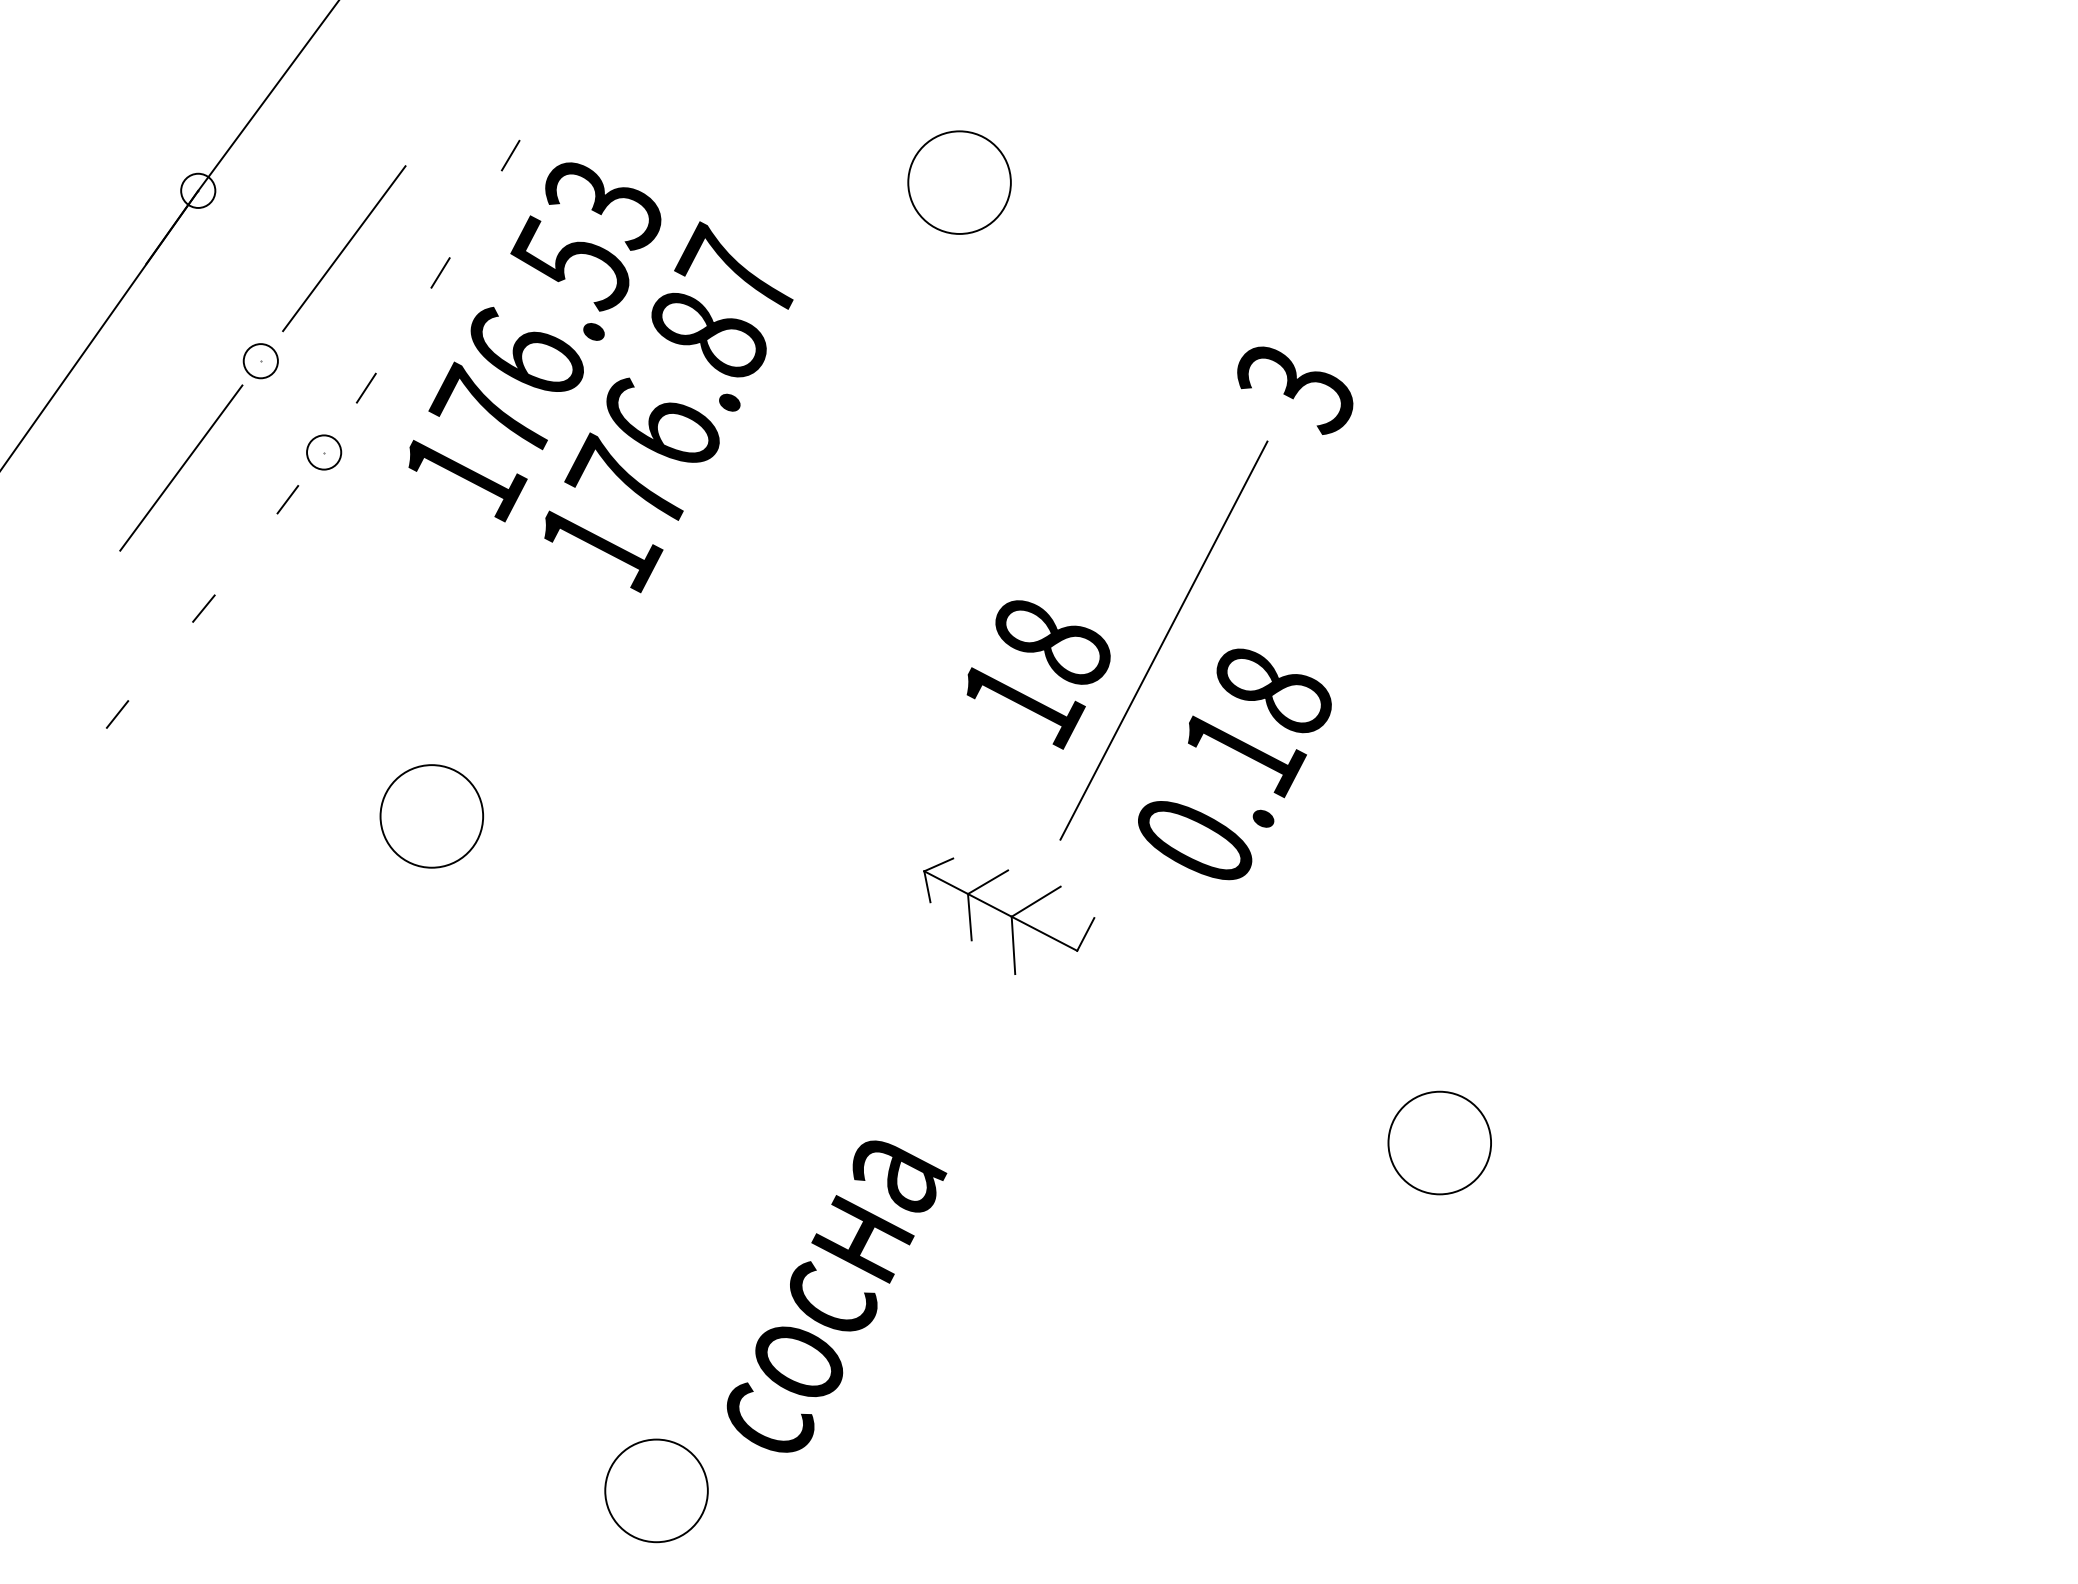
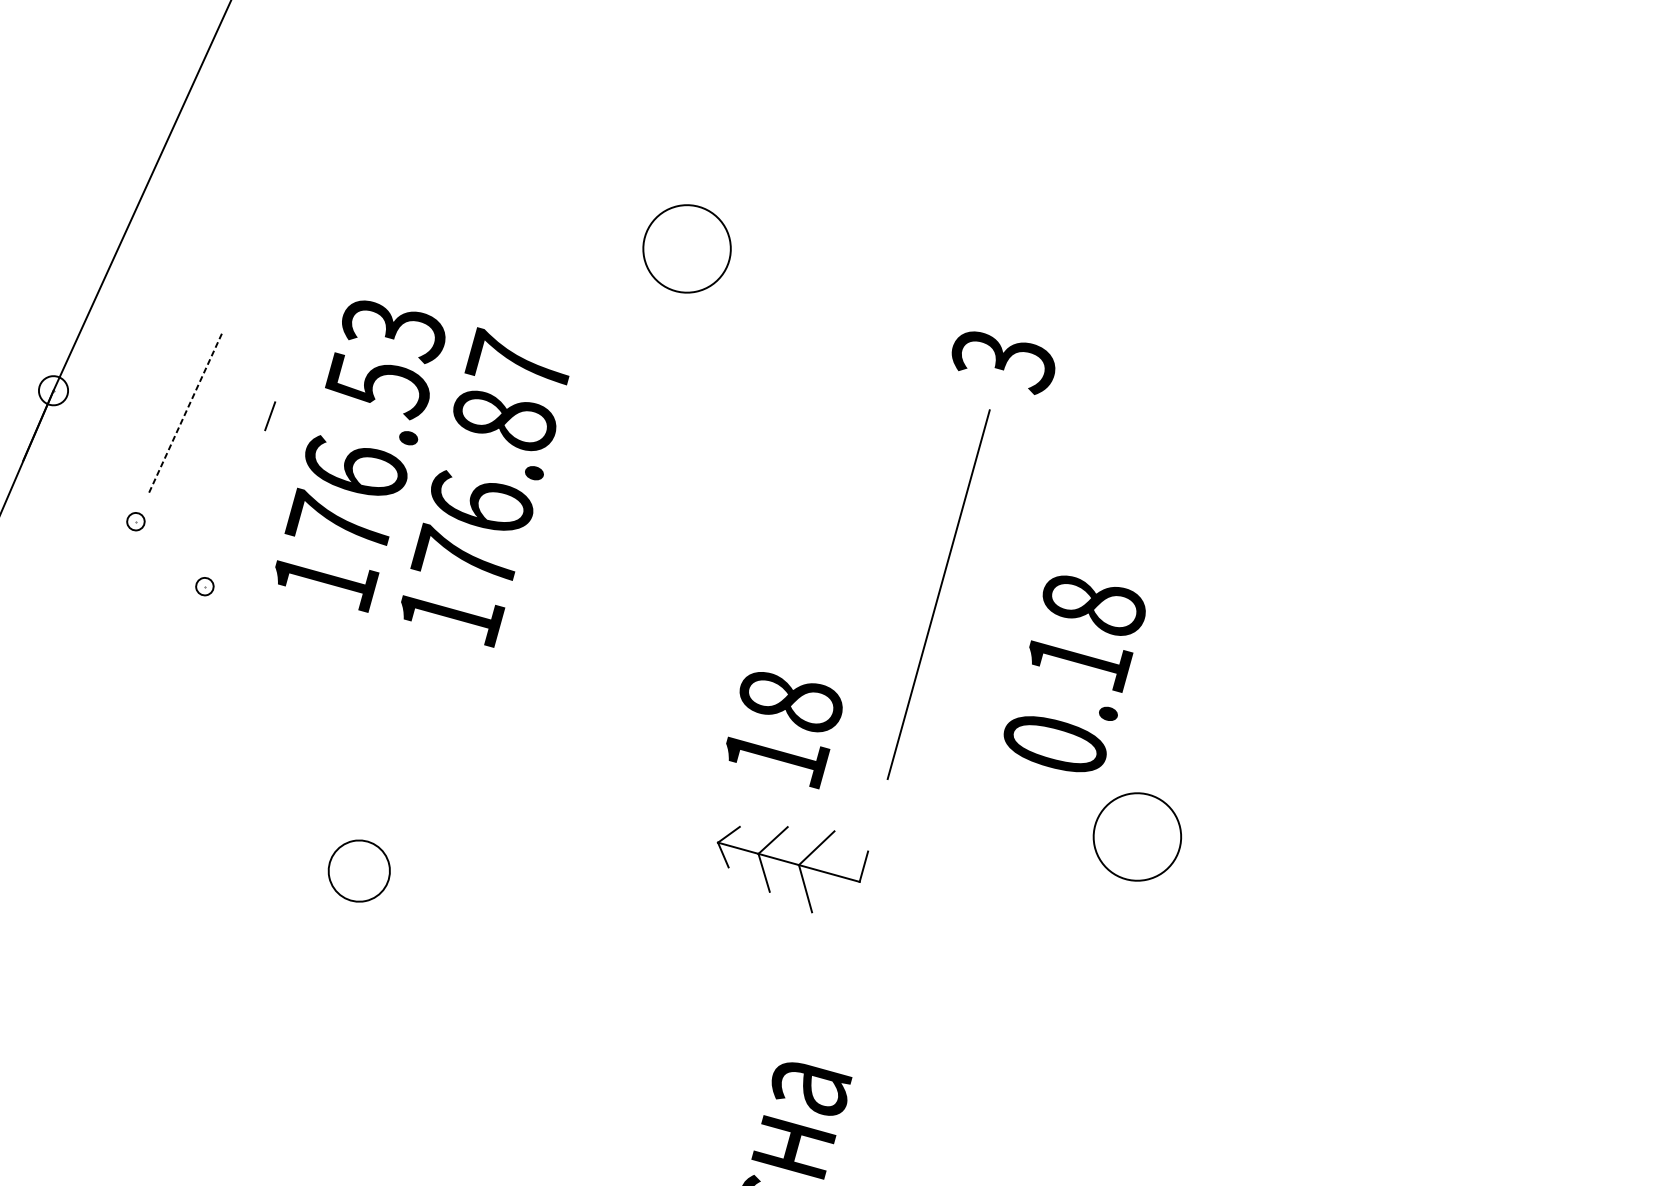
line: (510, 155) -> (307, 305), removed
line: (344, 248) -> (185, 412), solid -> dashed
circle: (260, 361) -> (135, 522), size x0.6
line: (365, 387) -> (227, 525), removed
circle: (324, 452) -> (205, 586), size x0.6
line: (181, 467) -> (88, 624), removed
line: (287, 499) -> (182, 632), removed
line: (203, 608) -> (131, 738), removed
text: (1038, 674) -> (785, 730), moved
line: (117, 714) -> (79, 841), removed
text: (1234, 764) -> (1074, 673), moved
part: (431, 816) -> (358, 871), size x0.7
part: (1009, 915) -> (796, 864), moved
part: (1439, 1142) -> (1137, 836), moved

